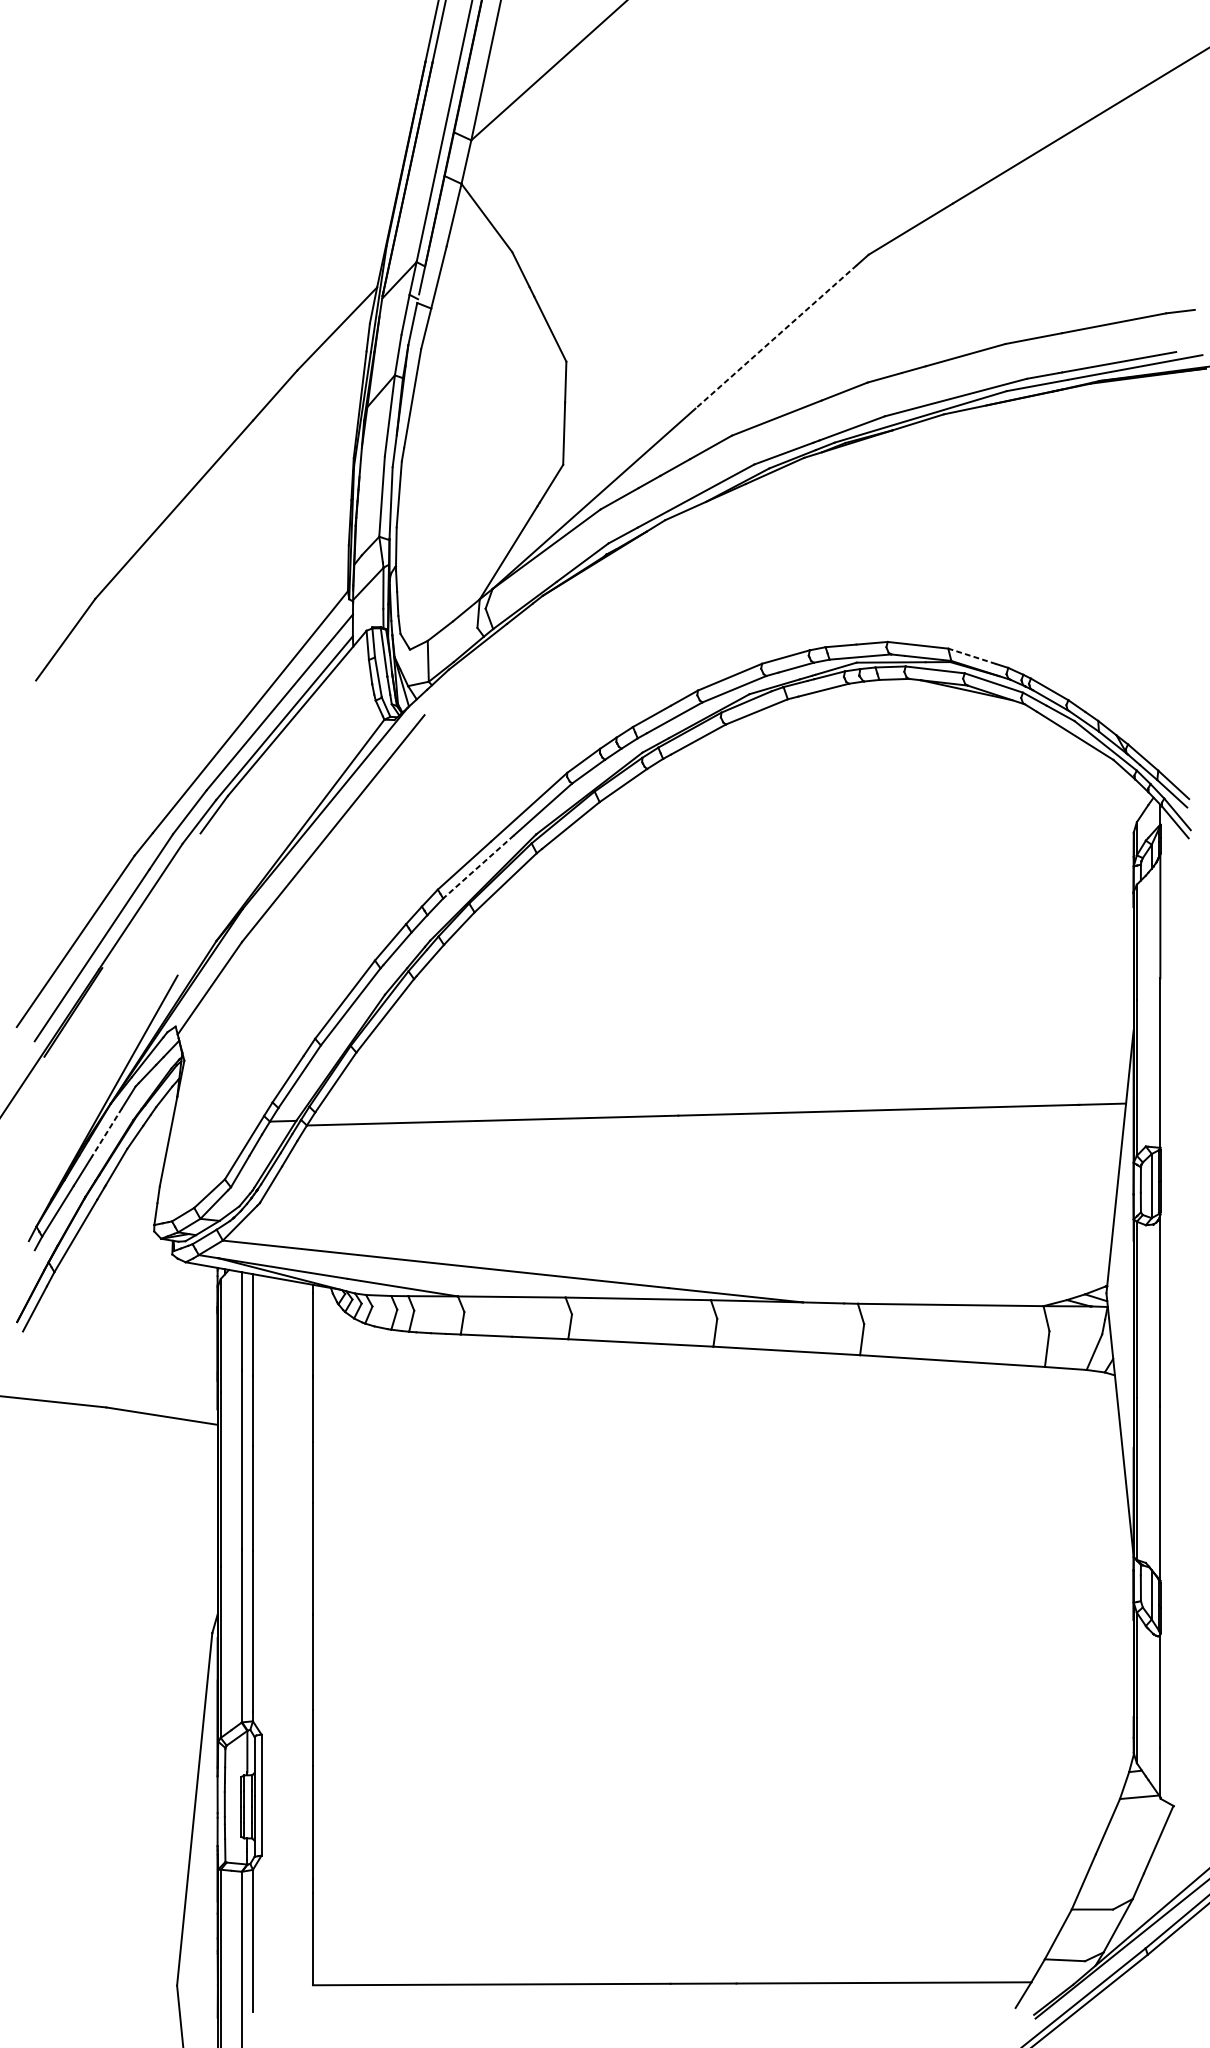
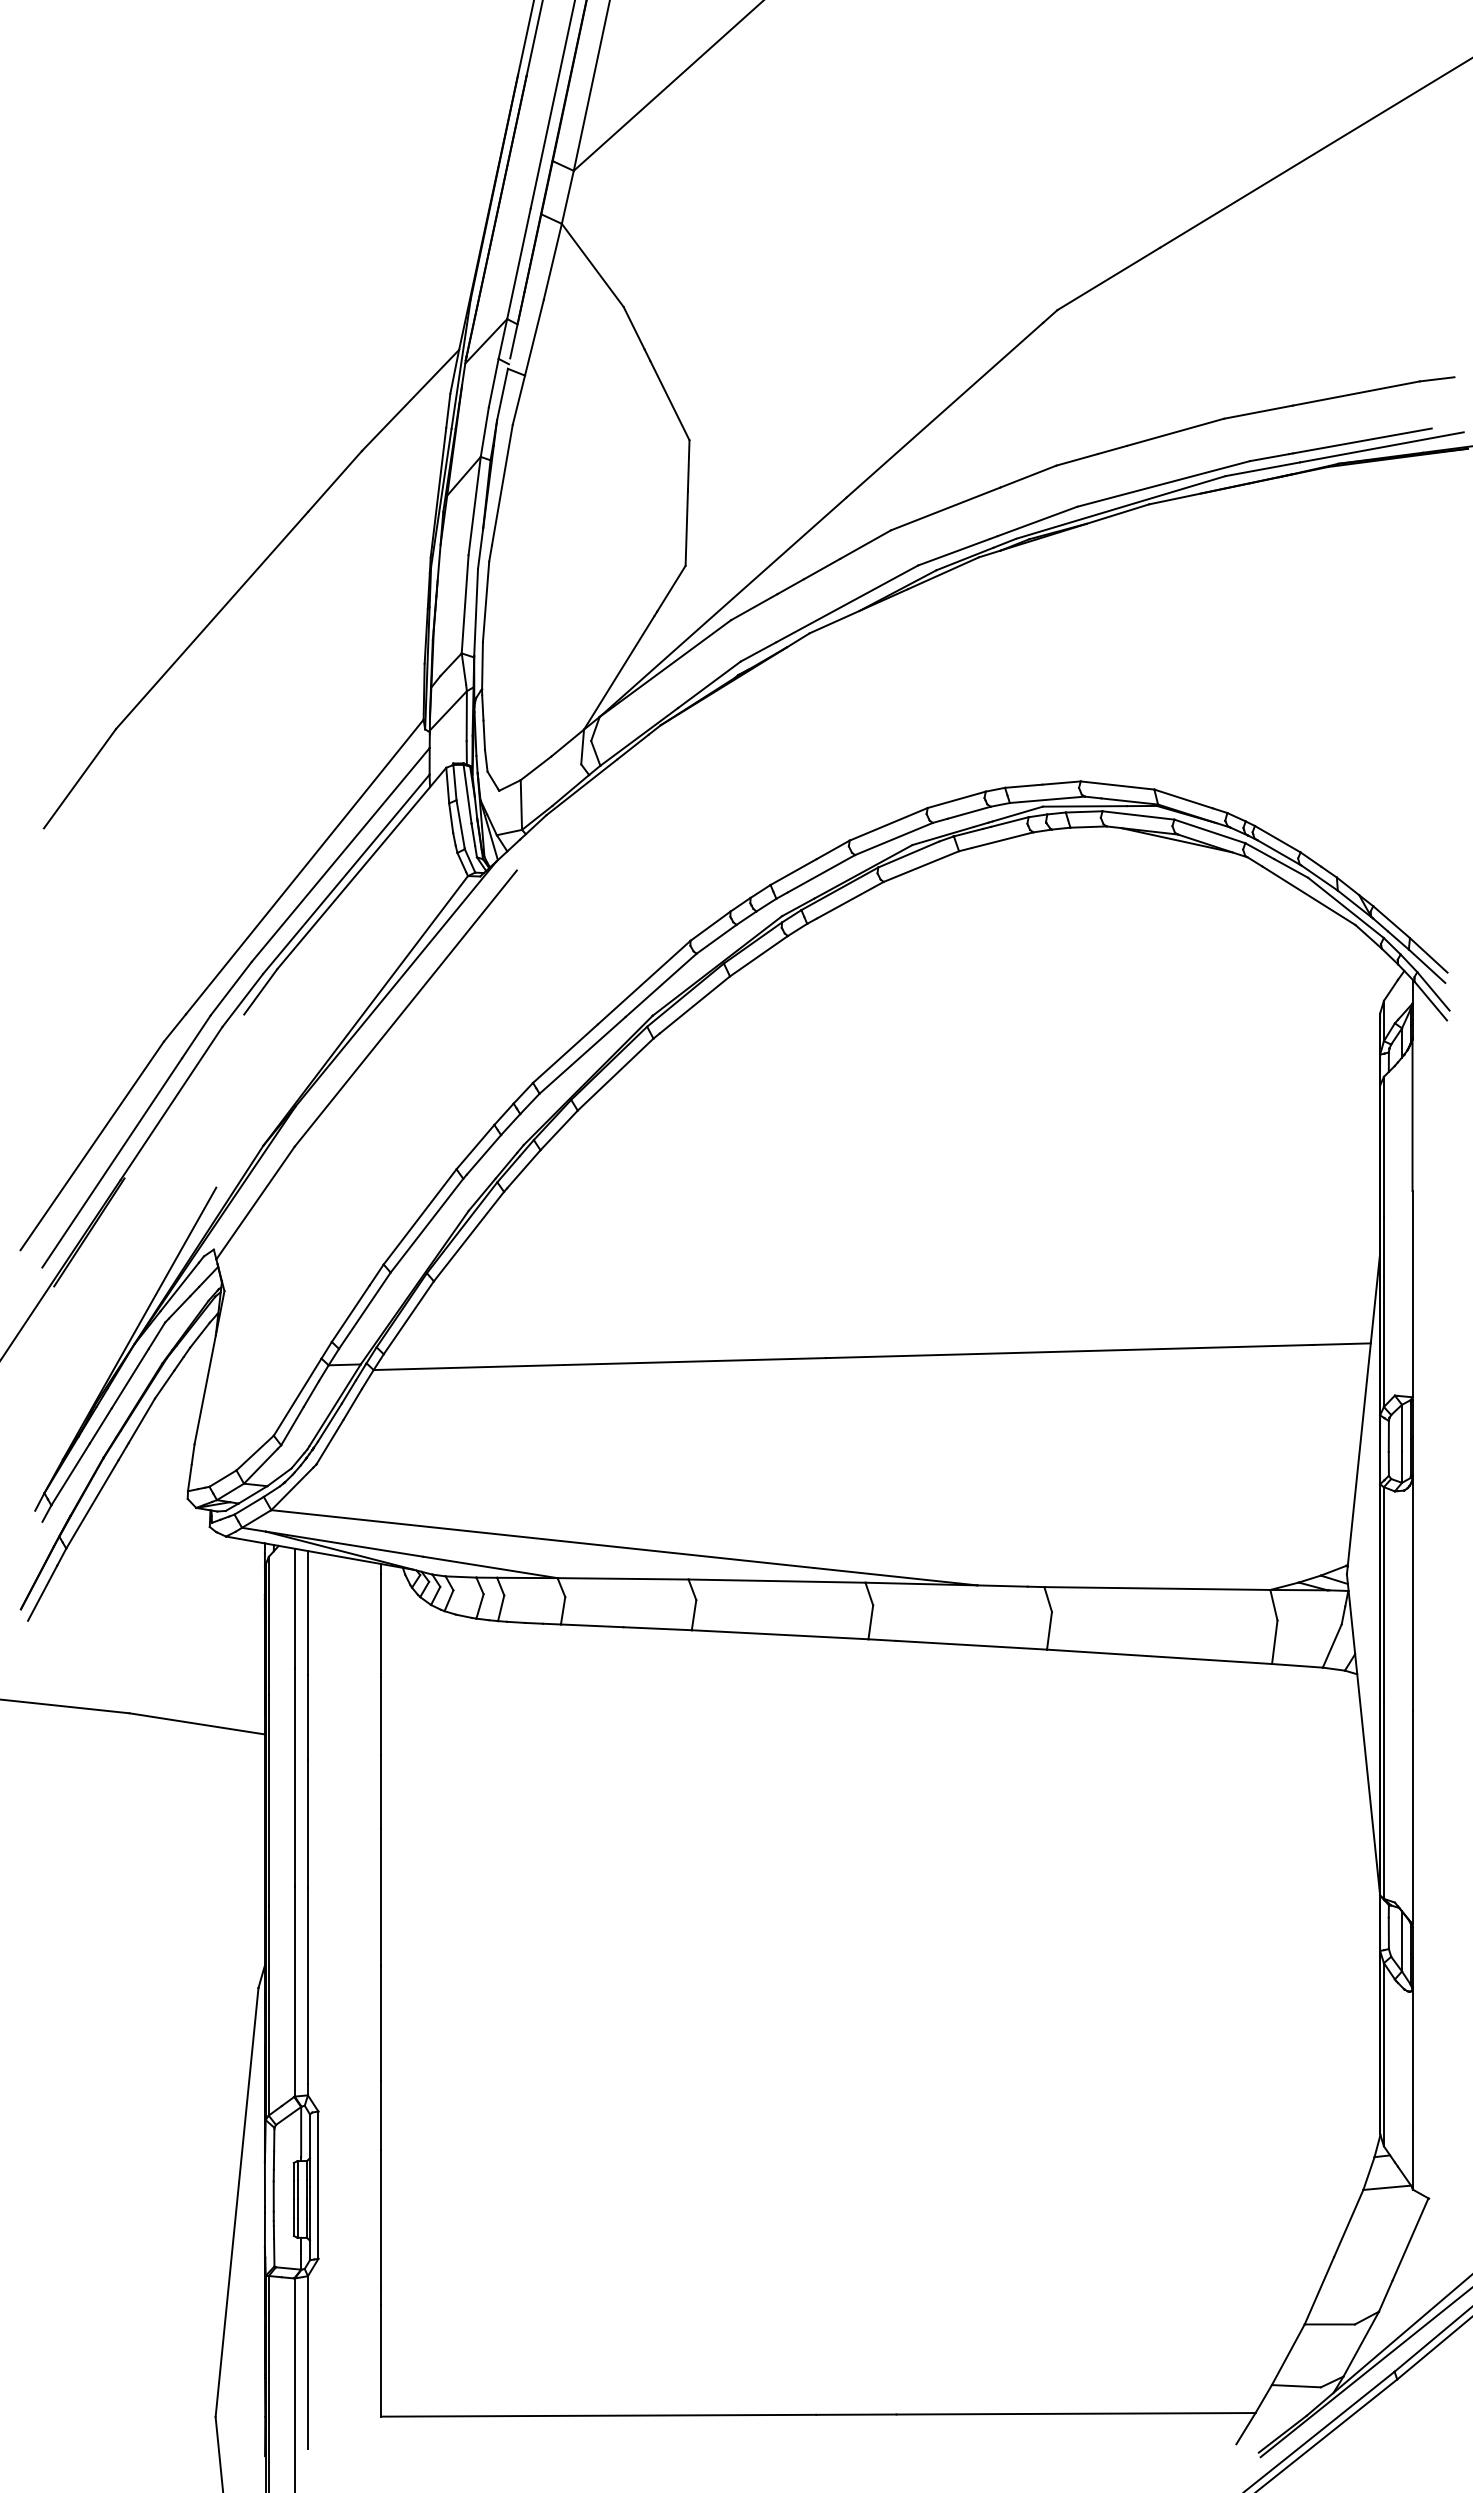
line: (775, 337) -> (944, 410), dashed -> solid
line: (972, 655) -> (1183, 798), dashed -> solid
line: (478, 867) -> (582, 1055), dashed -> solid
line: (106, 1133) -> (129, 1379), dashed -> solid

